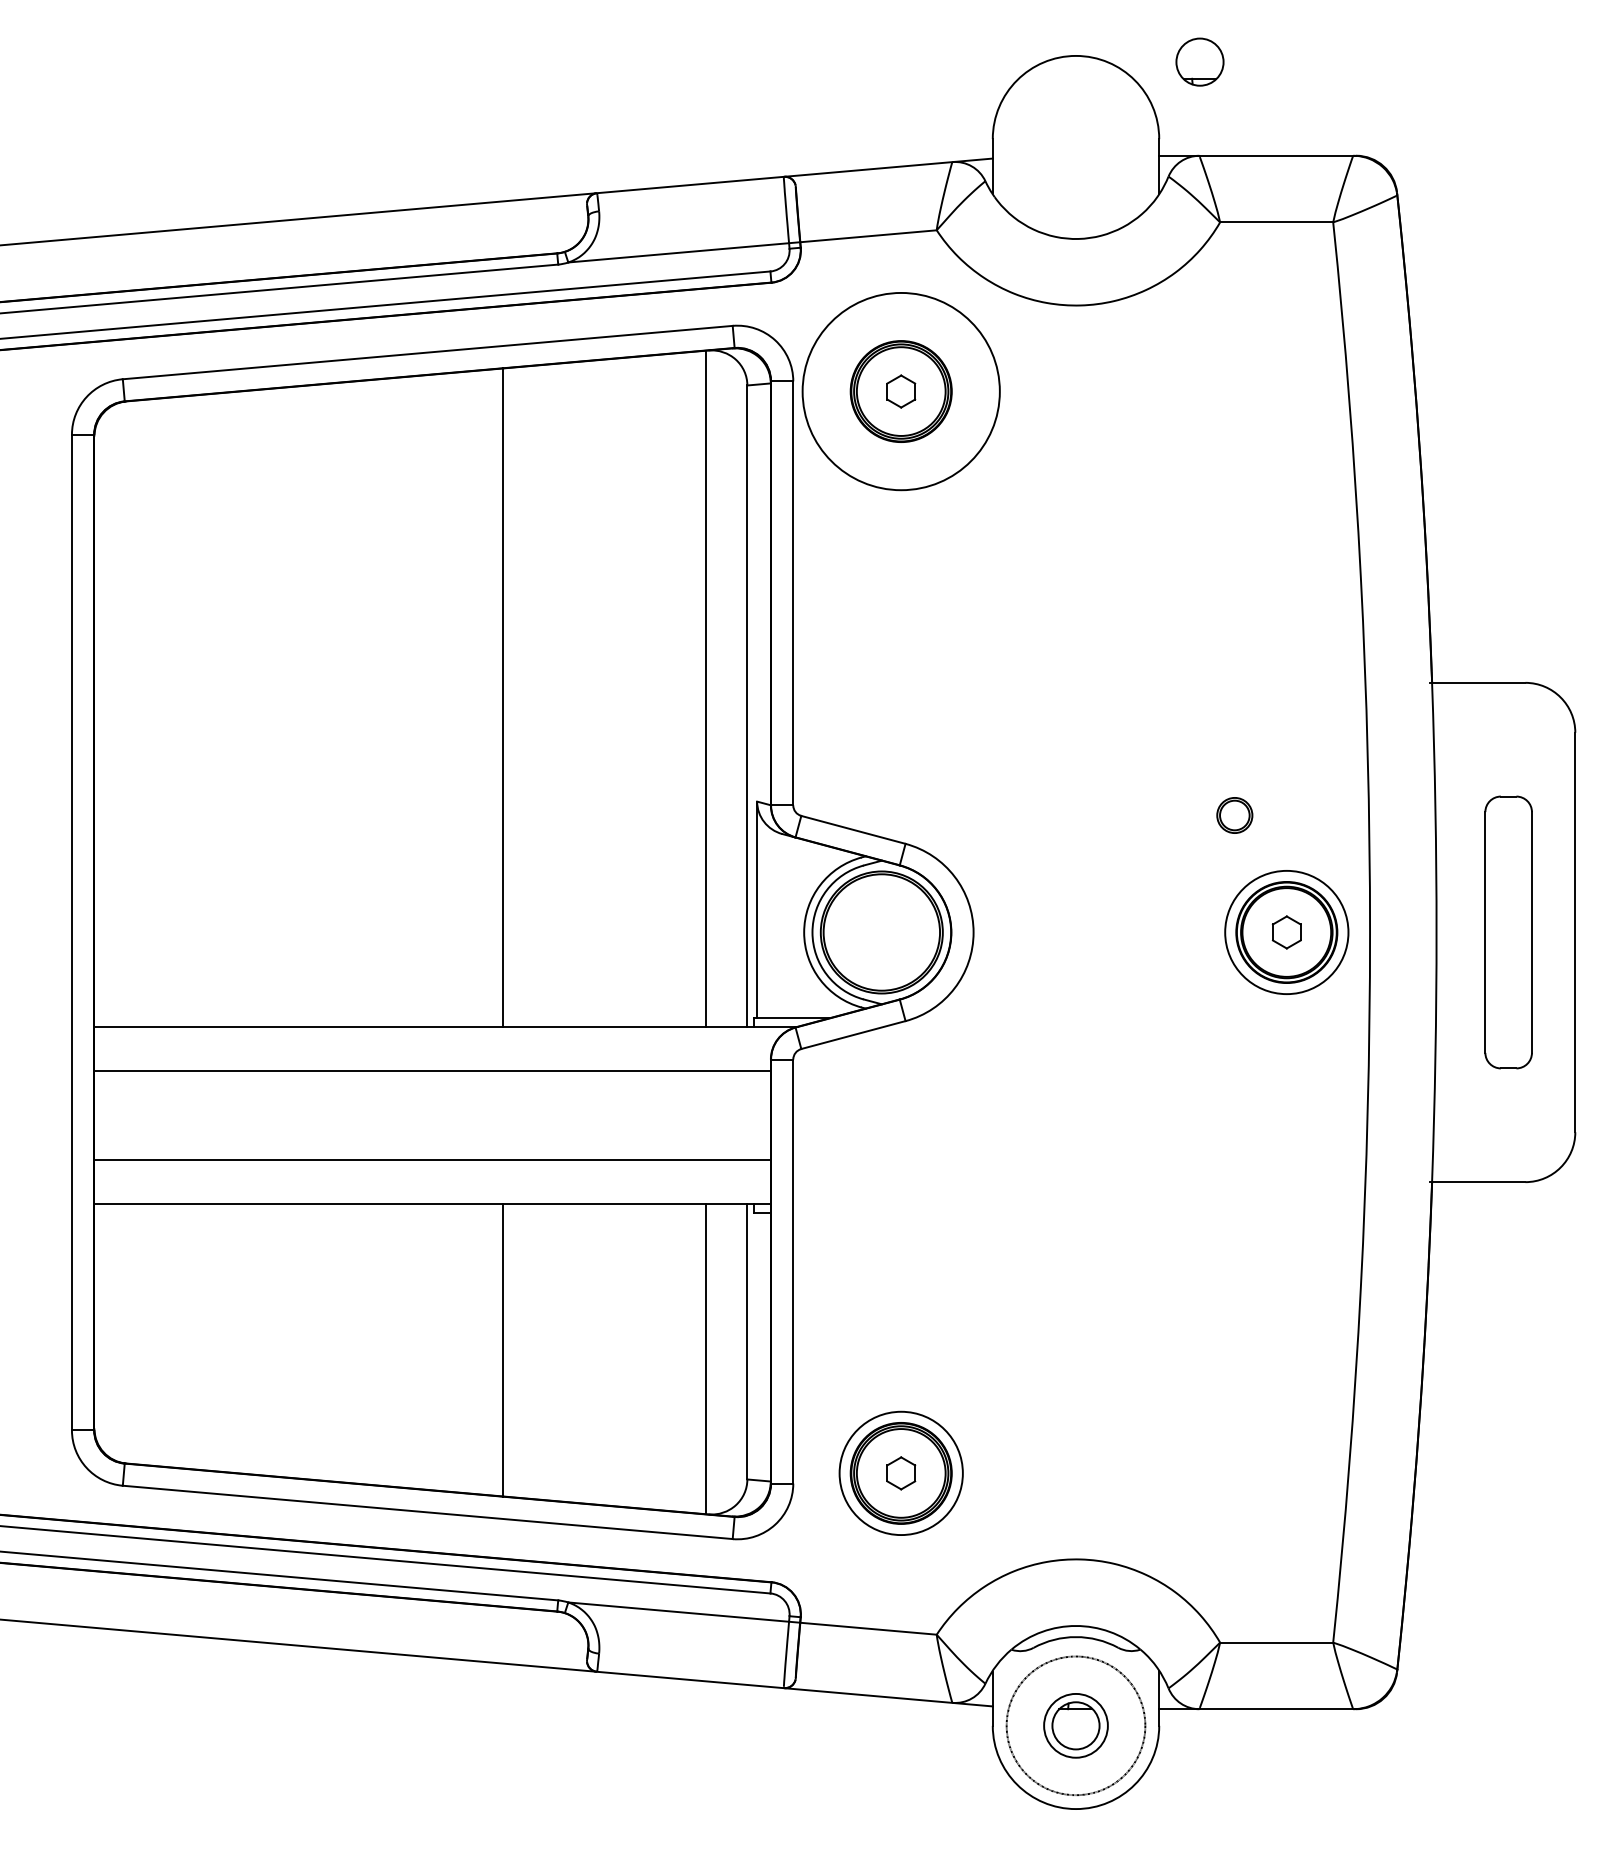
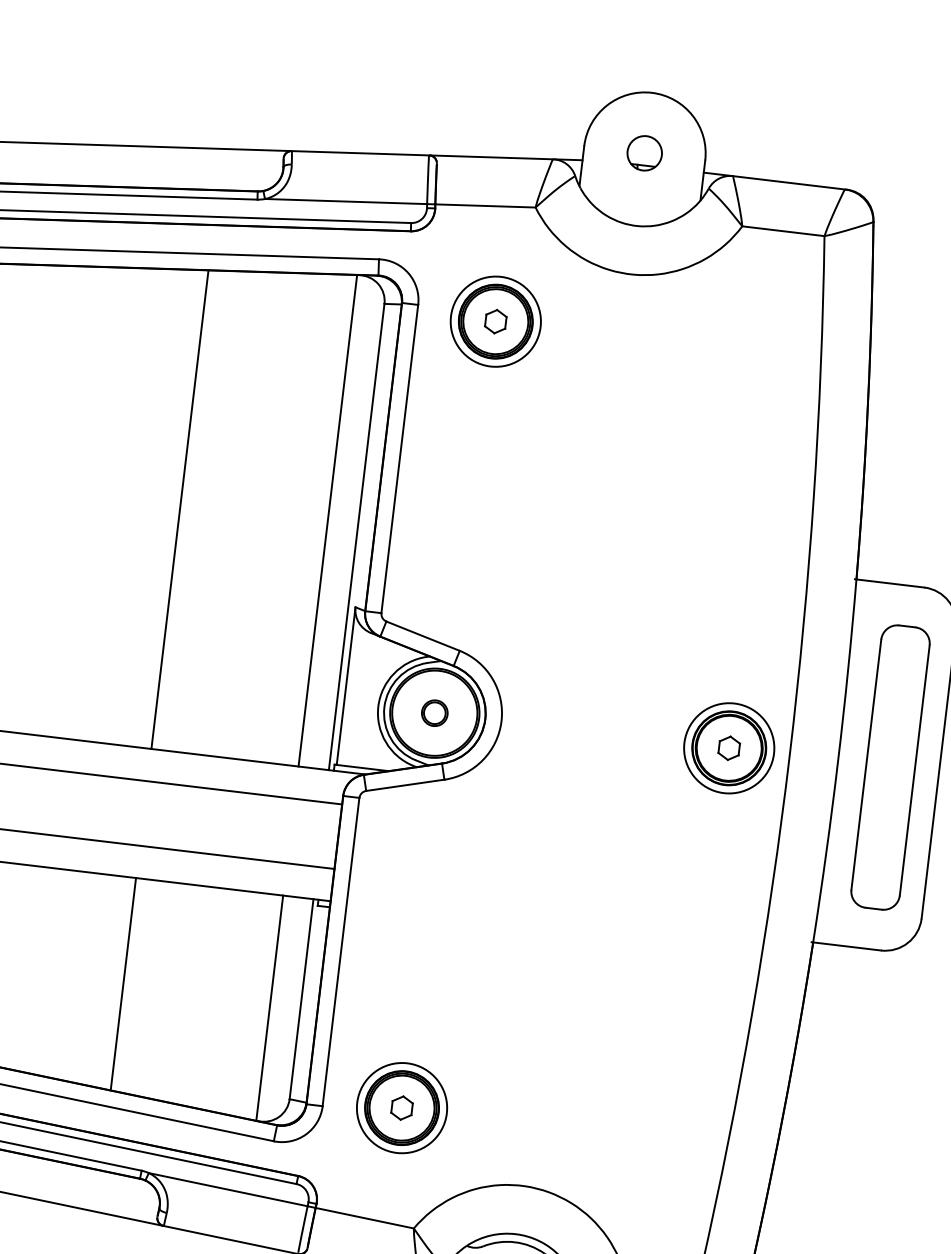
part: (1199, 61) -> (644, 152), moved
circle: (900, 391) -> (495, 321), size x0.62
part: (1234, 815) -> (434, 713), moved
part: (1508, 932) -> (890, 767), size x1.43

